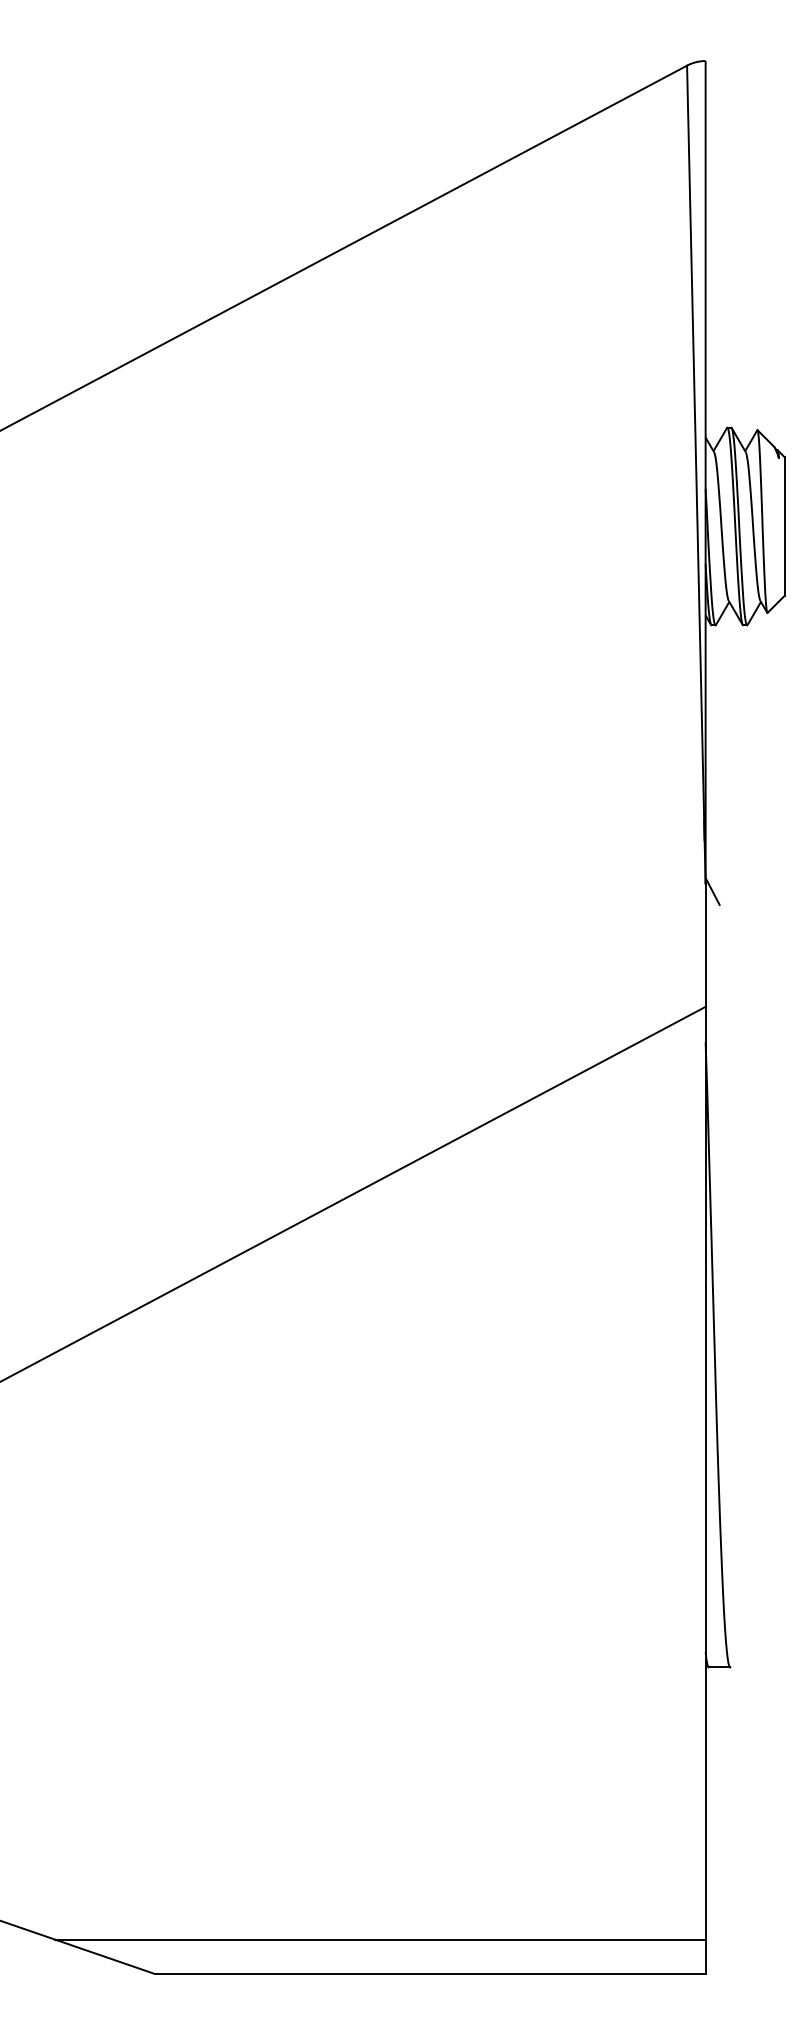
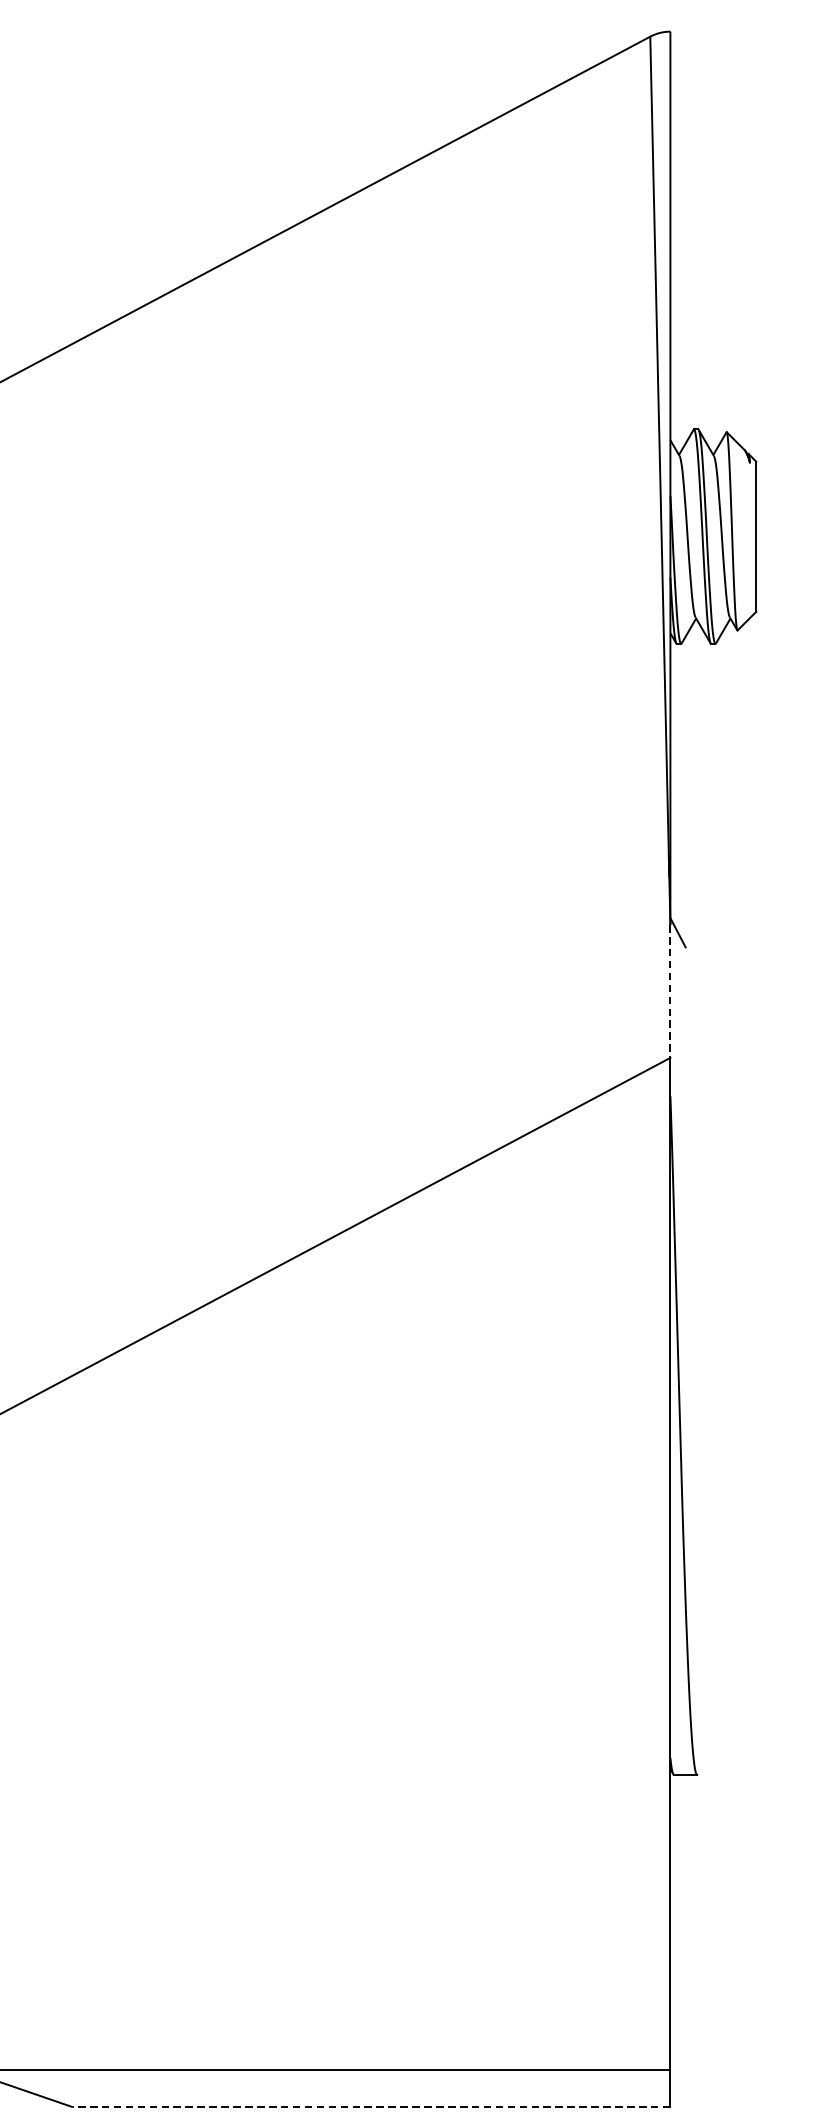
line: (705, 946) -> (670, 992), solid -> dashed
line: (429, 1973) -> (370, 2106), solid -> dashed

